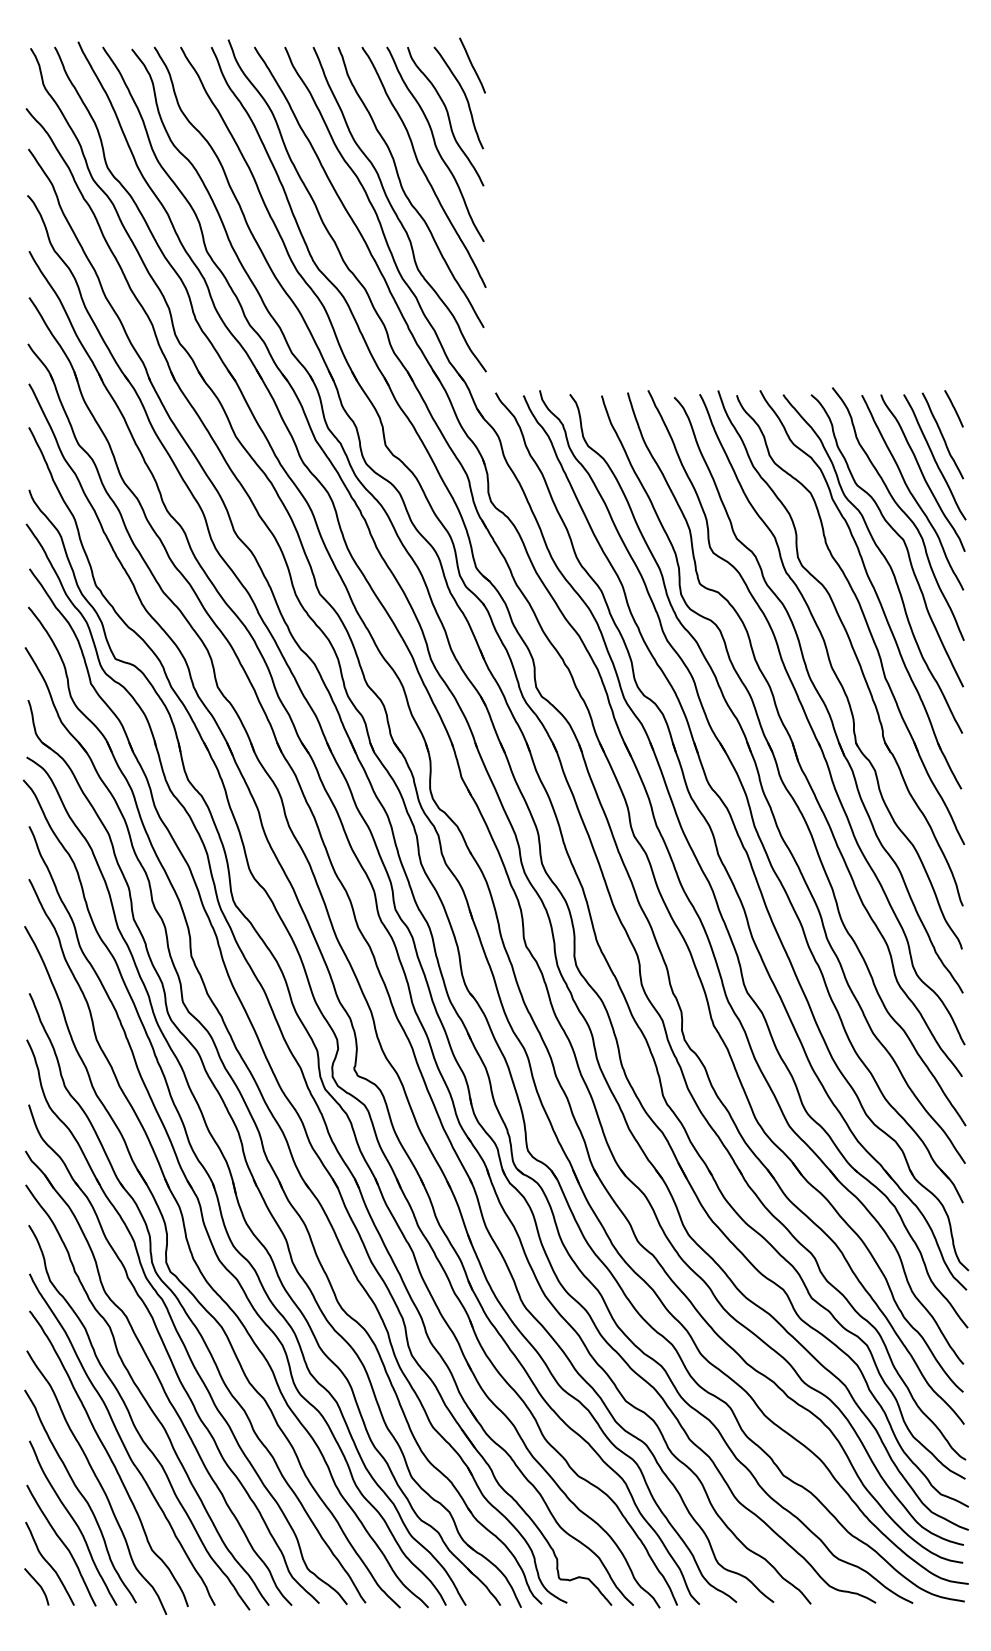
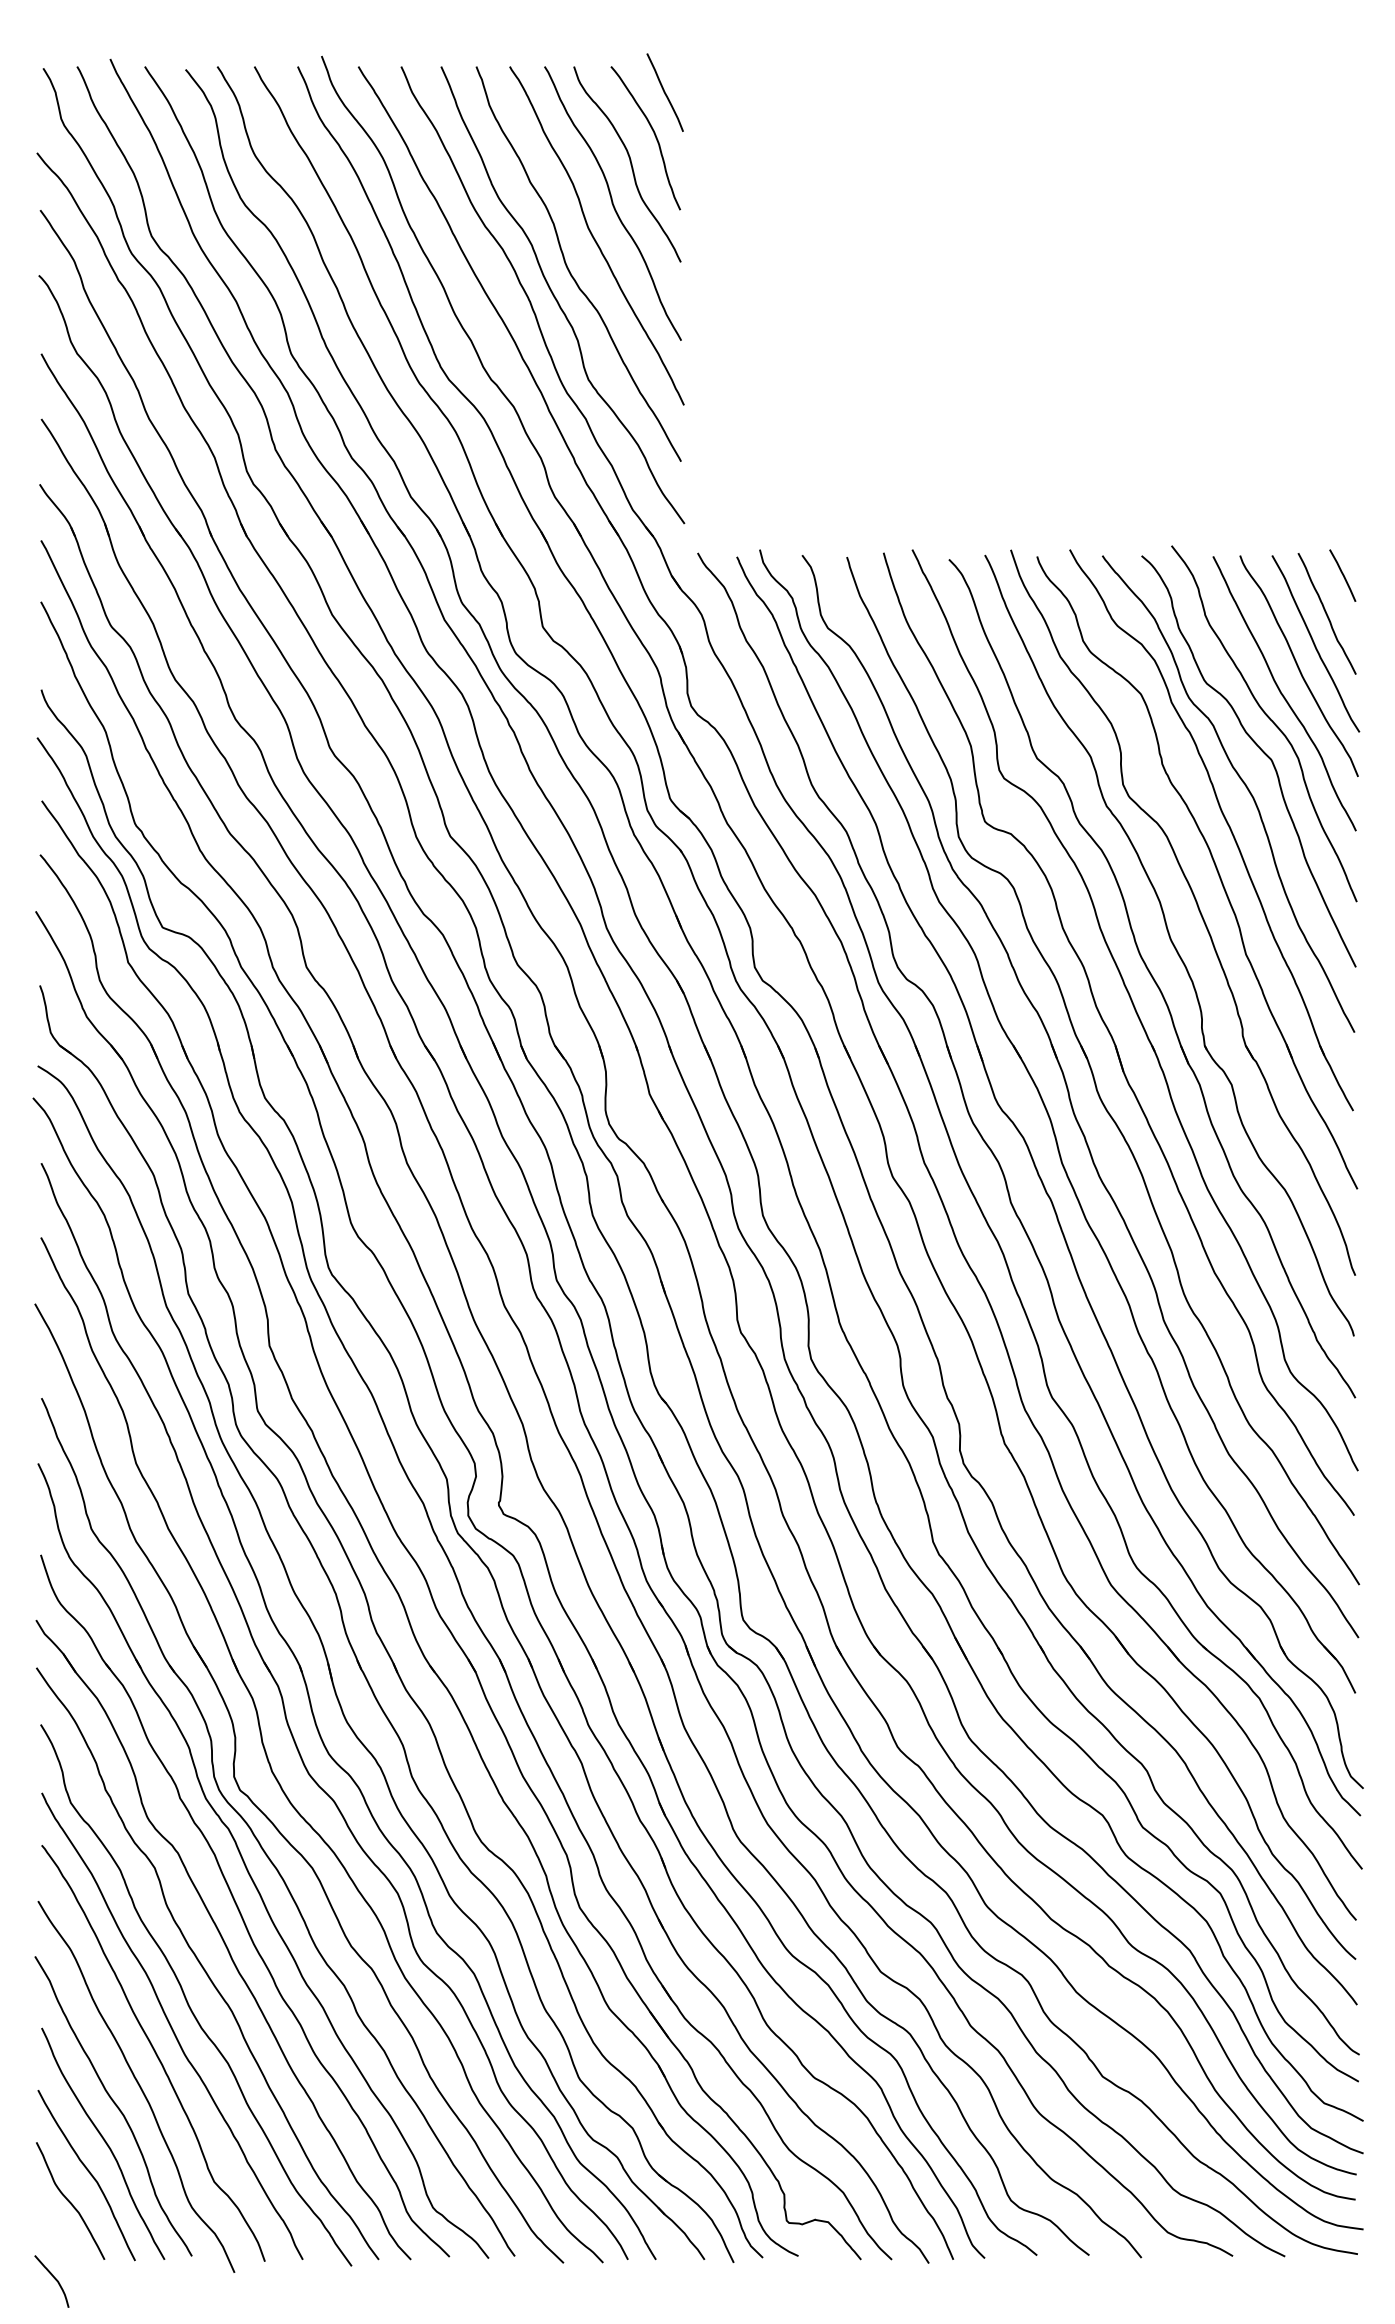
curve: (37, 1584) -> (53, 2278), moved

